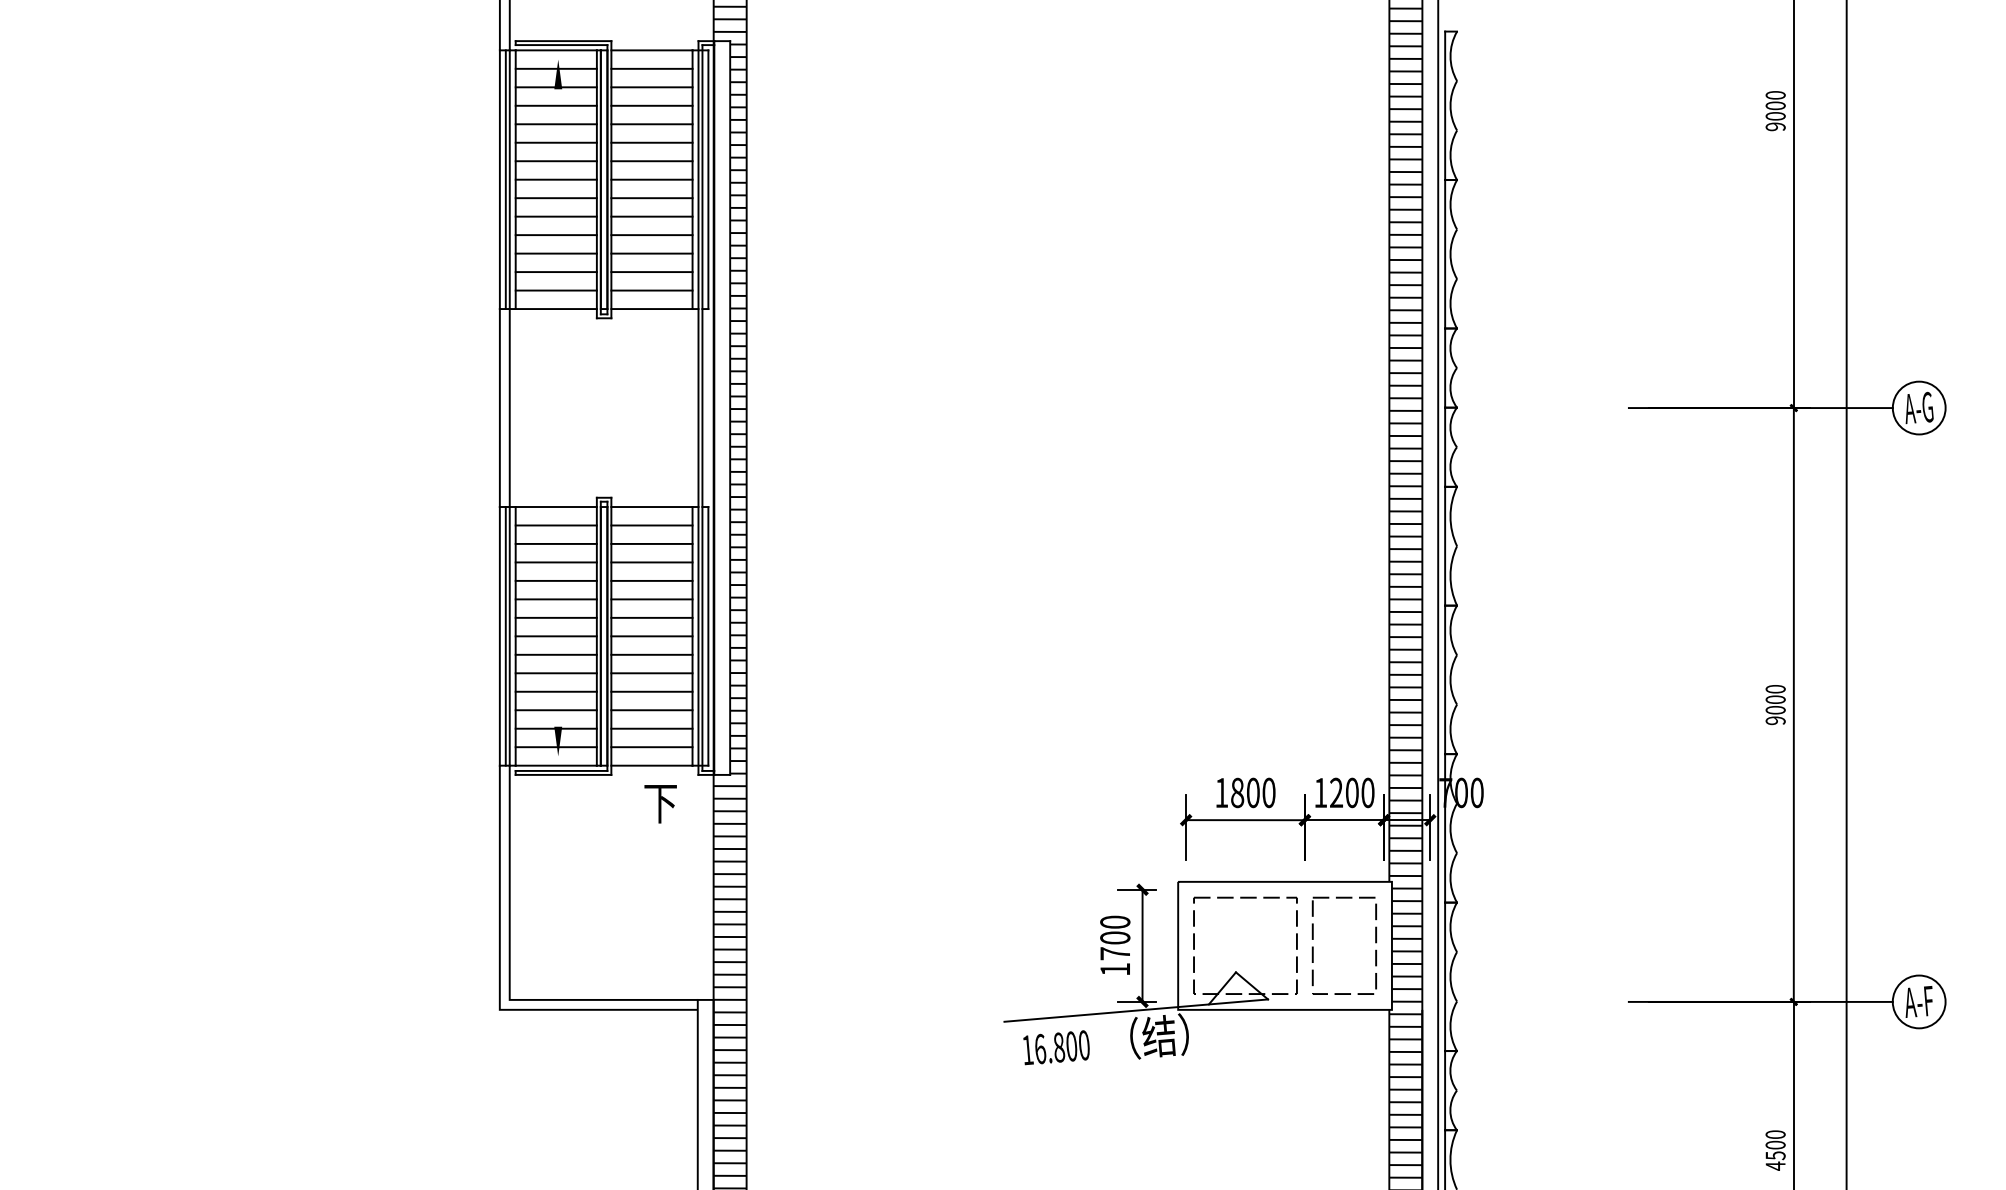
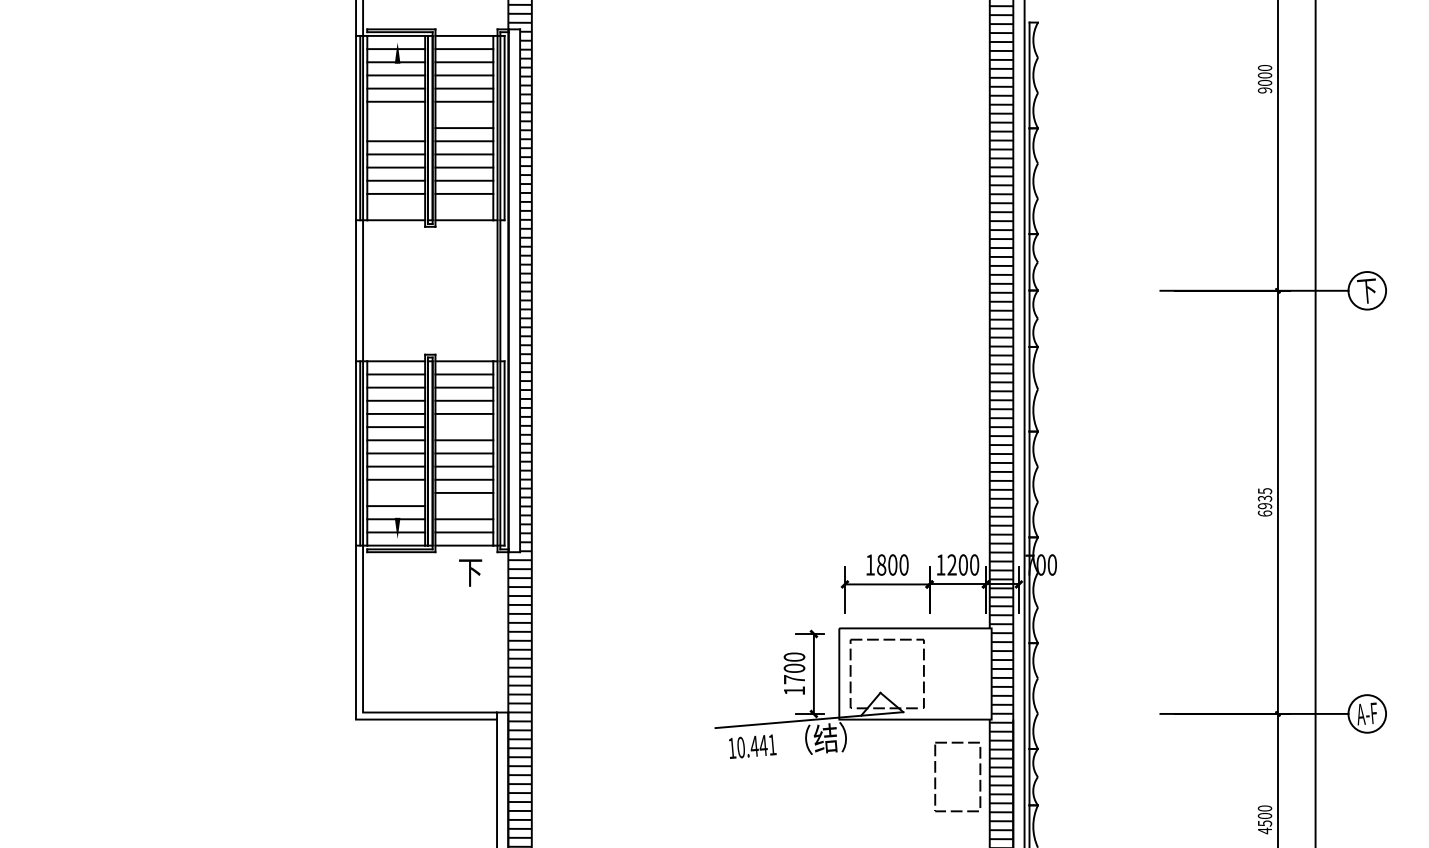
line: (556, 160) -> (396, 114), removed
line: (652, 160) -> (464, 114), removed
line: (556, 180) -> (396, 128), removed
line: (556, 291) -> (396, 207), removed
line: (652, 291) -> (464, 207), removed
text: (1919, 407) -> (1367, 290), A-G -> 下
line: (652, 599) -> (464, 427), removed
line: (556, 691) -> (396, 492), removed
text: (1774, 705) -> (1264, 502), 9000 -> 6935
line: (652, 710) -> (464, 506), removed
part: (1314, 947) -> (936, 778), moved
text: (1061, 1047) -> (756, 746), 16.800 -> 10.441

